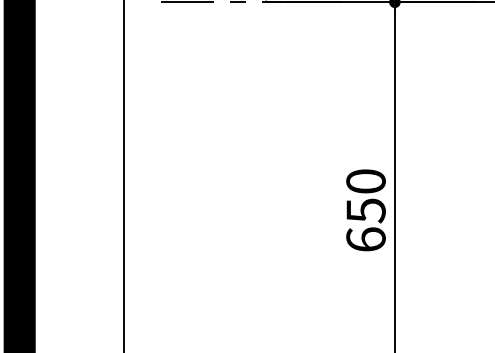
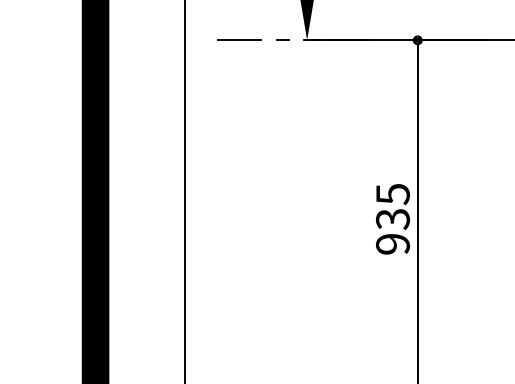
text: (365, 209) -> (392, 218), 650 -> 935

